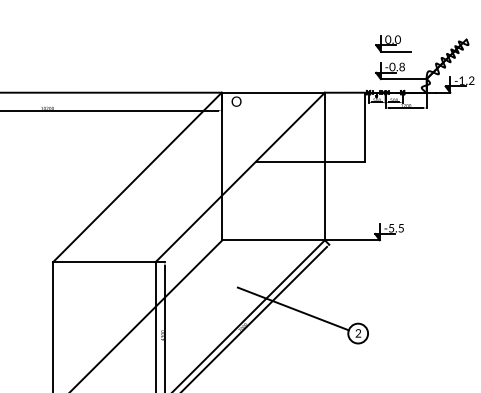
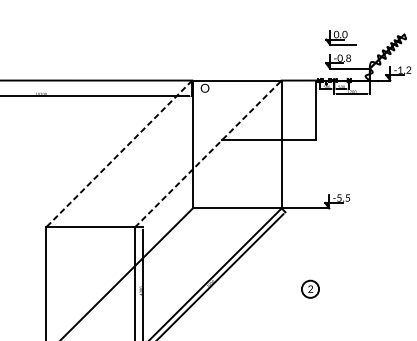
line: (137, 177) -> (119, 154), solid -> dashed
line: (240, 177) -> (208, 154), solid -> dashed
line: (292, 308) -> (253, 267), removed

